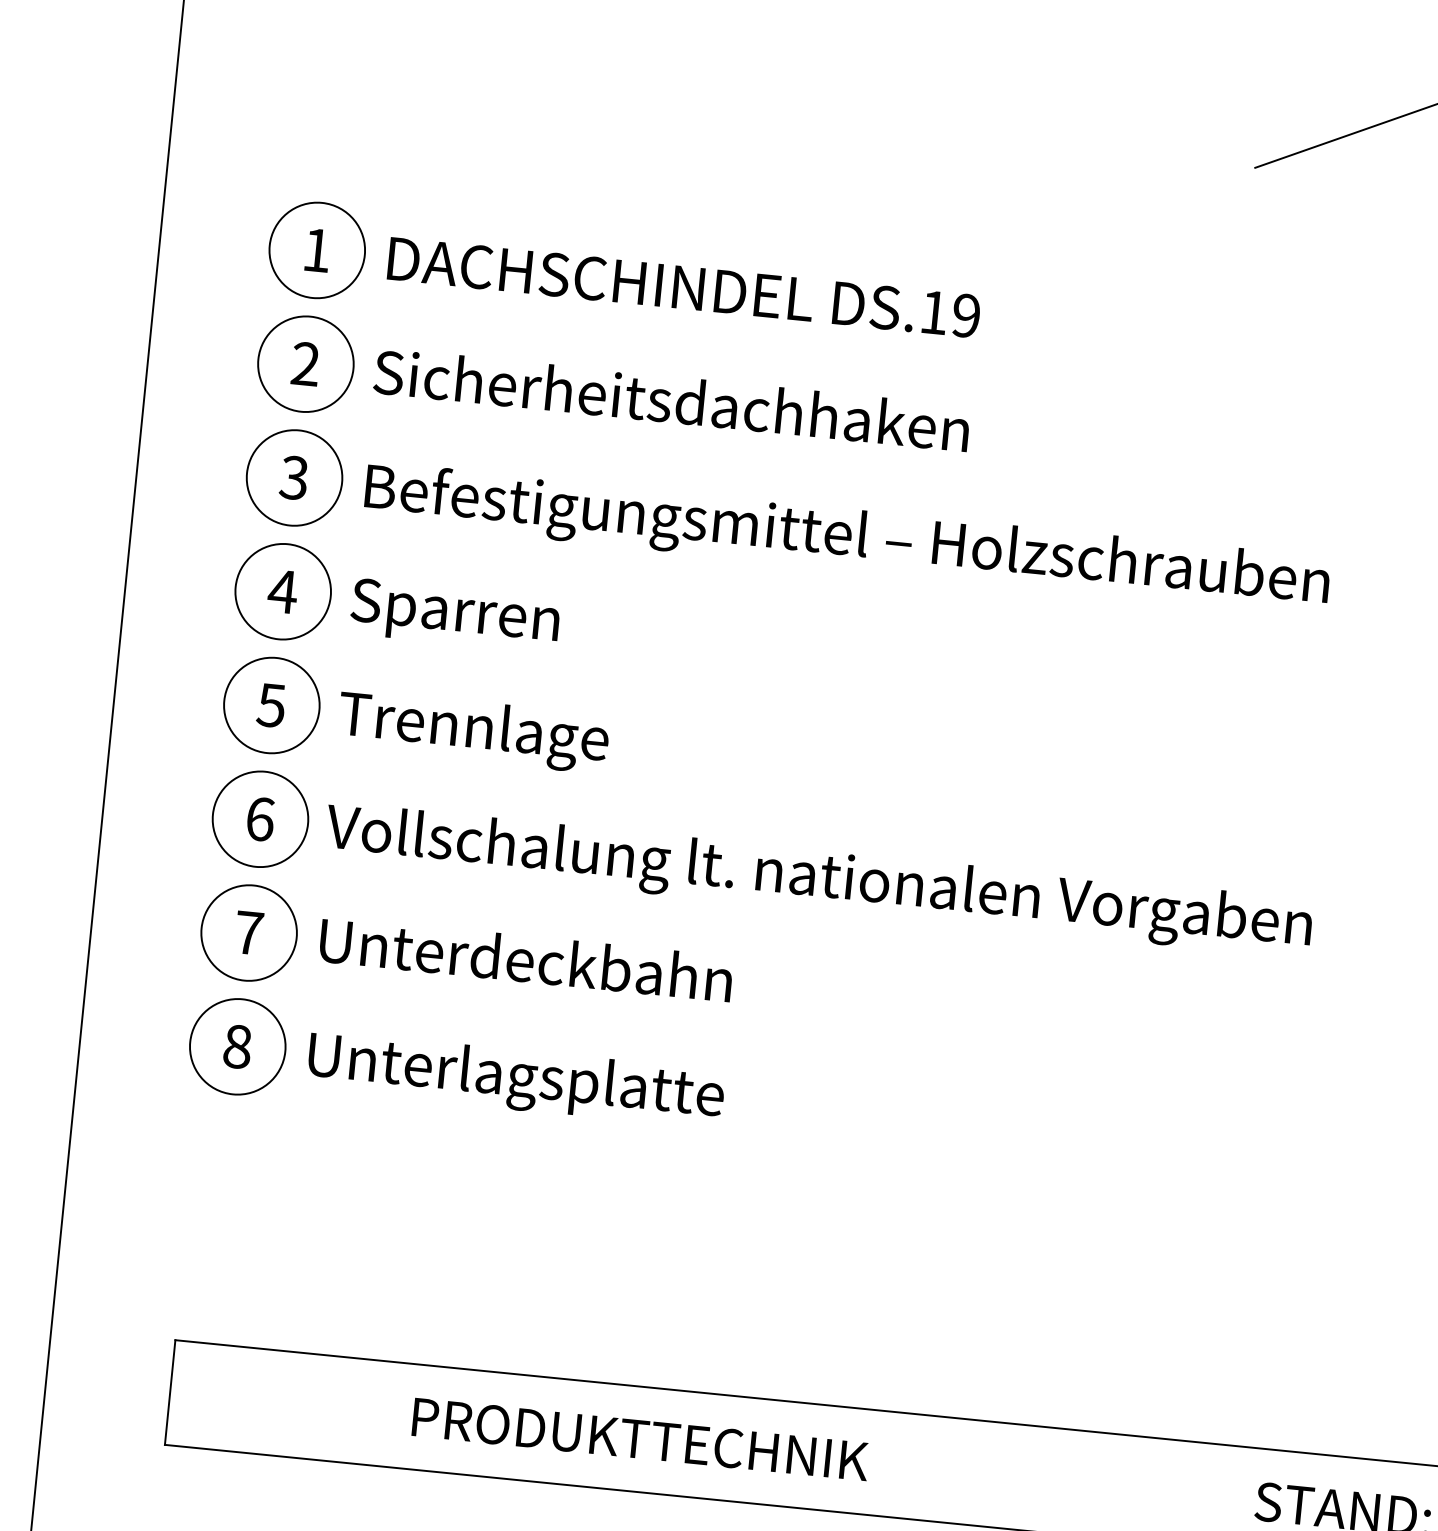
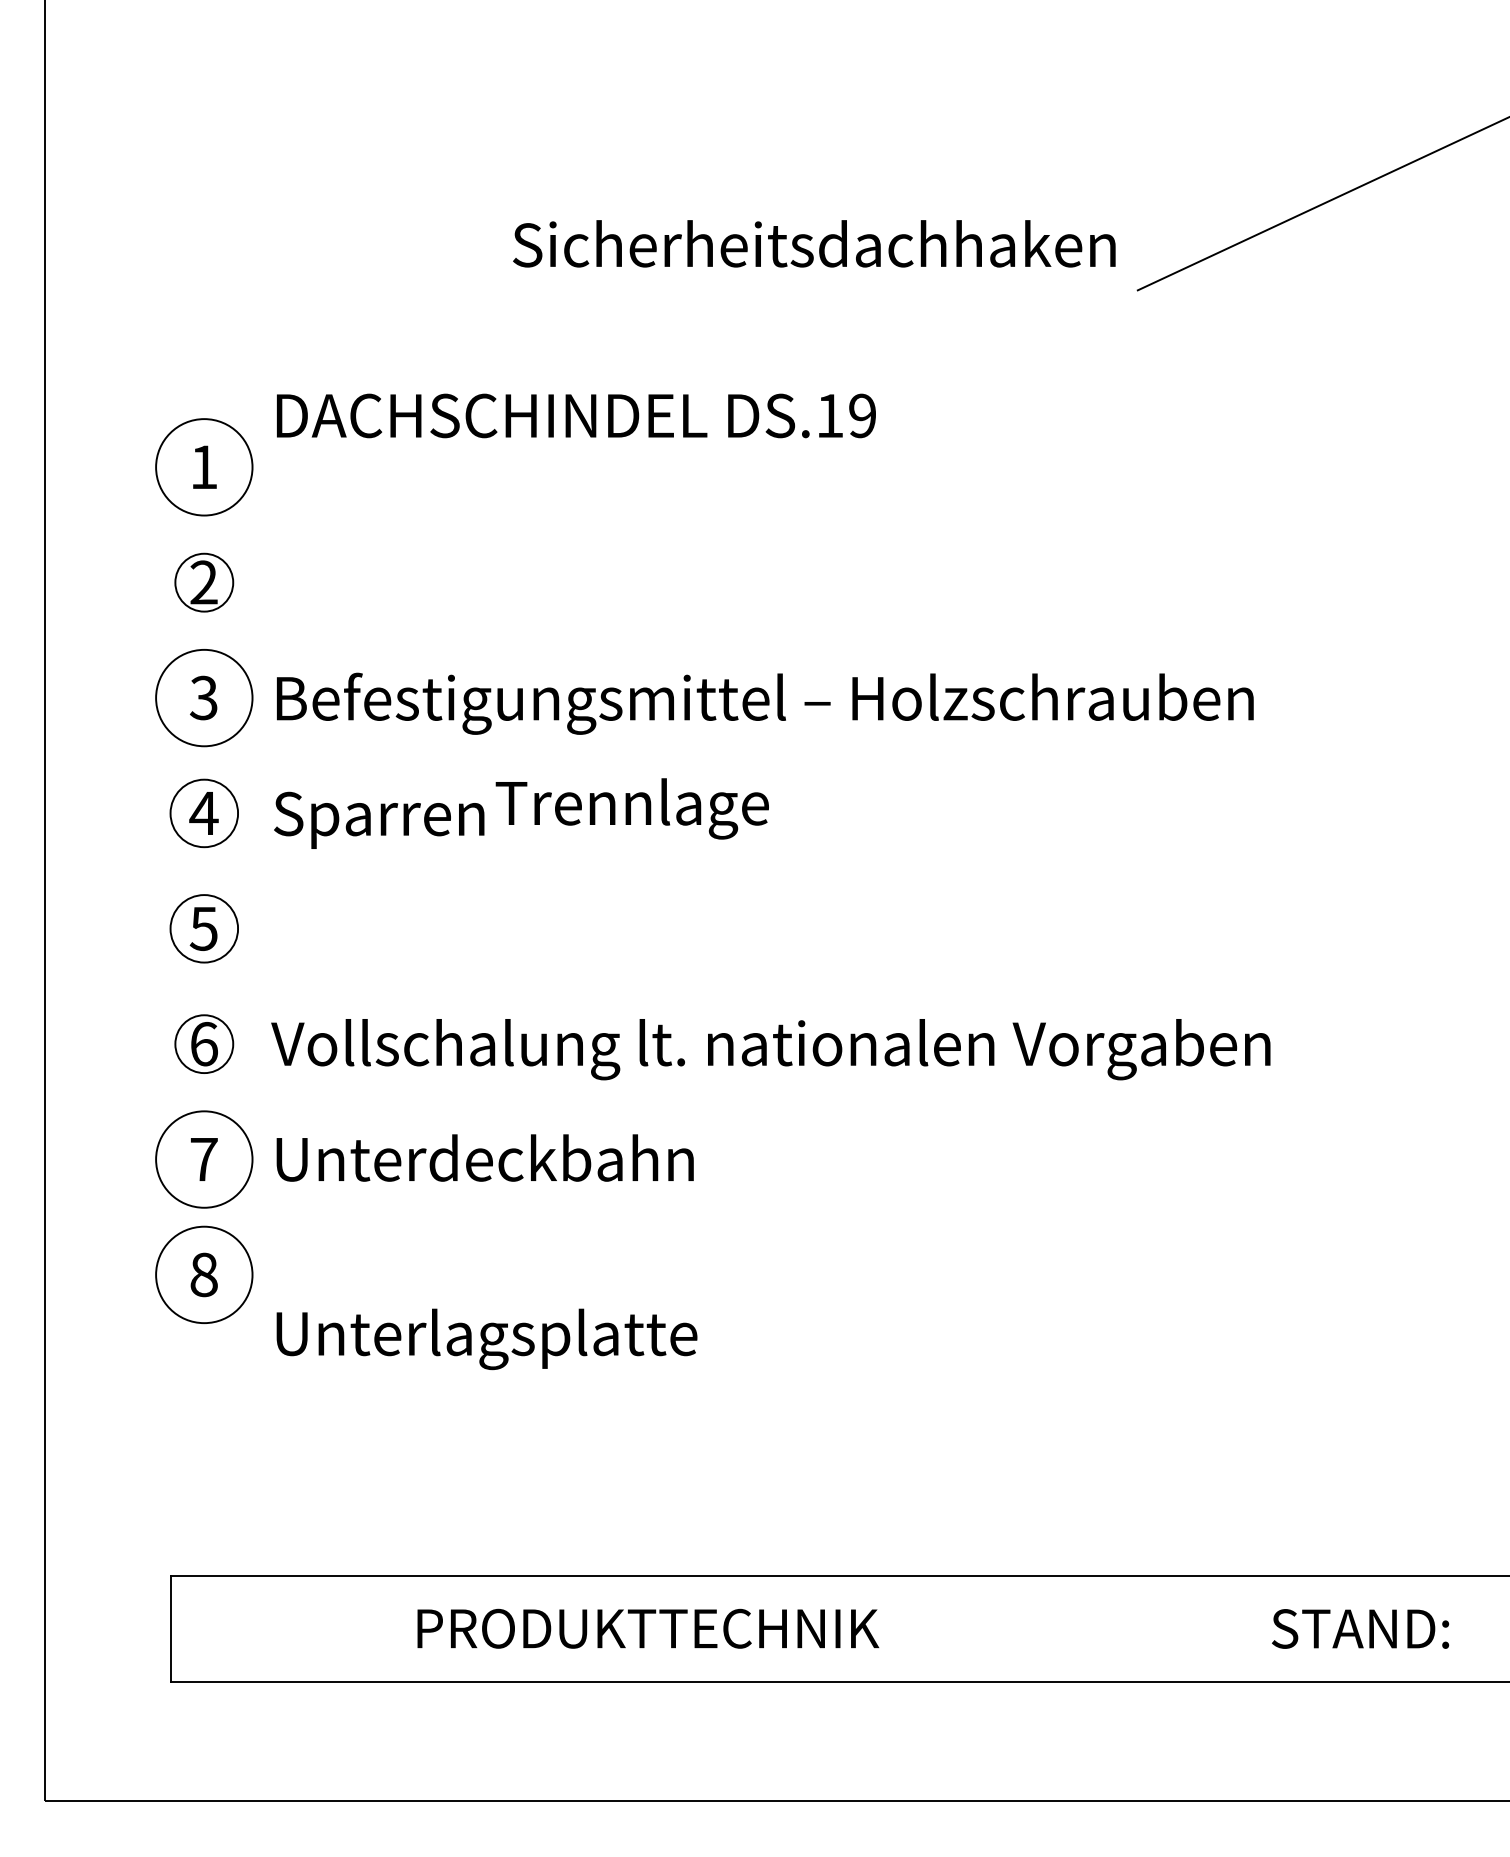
text: (684, 287) -> (576, 415), moved
circle: (306, 364) -> (204, 582), size x0.6
text: (672, 399) -> (814, 243), moved
circle: (283, 591) -> (204, 813), size x0.7
circle: (272, 705) -> (204, 928), size x0.7
text: (472, 731) -> (631, 808), moved
circle: (260, 818) -> (204, 1043), size x0.6
text: (515, 1080) -> (486, 1339), moved

